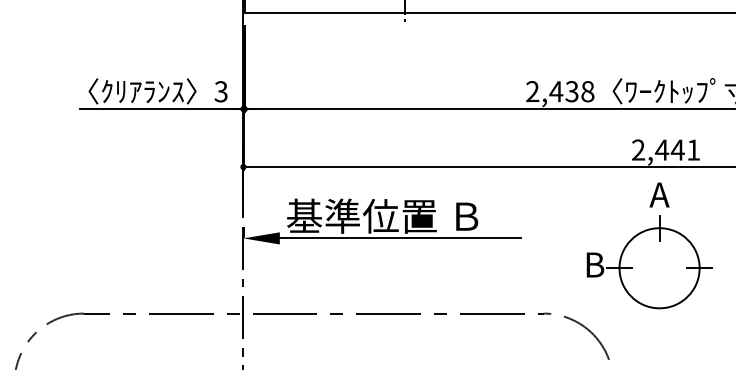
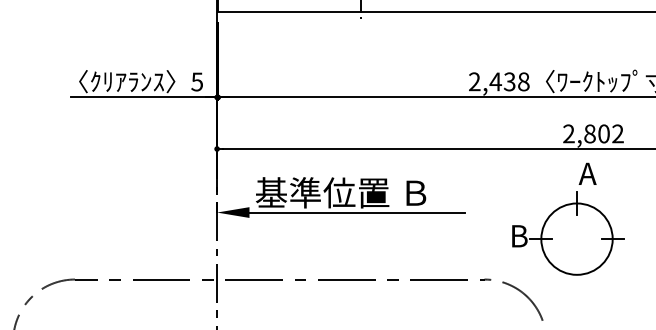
text: (221, 91) -> (197, 81), 3 -> 5
text: (677, 149) -> (603, 133), 2,441 -> 2,802
part: (649, 262) -> (568, 234), moved

